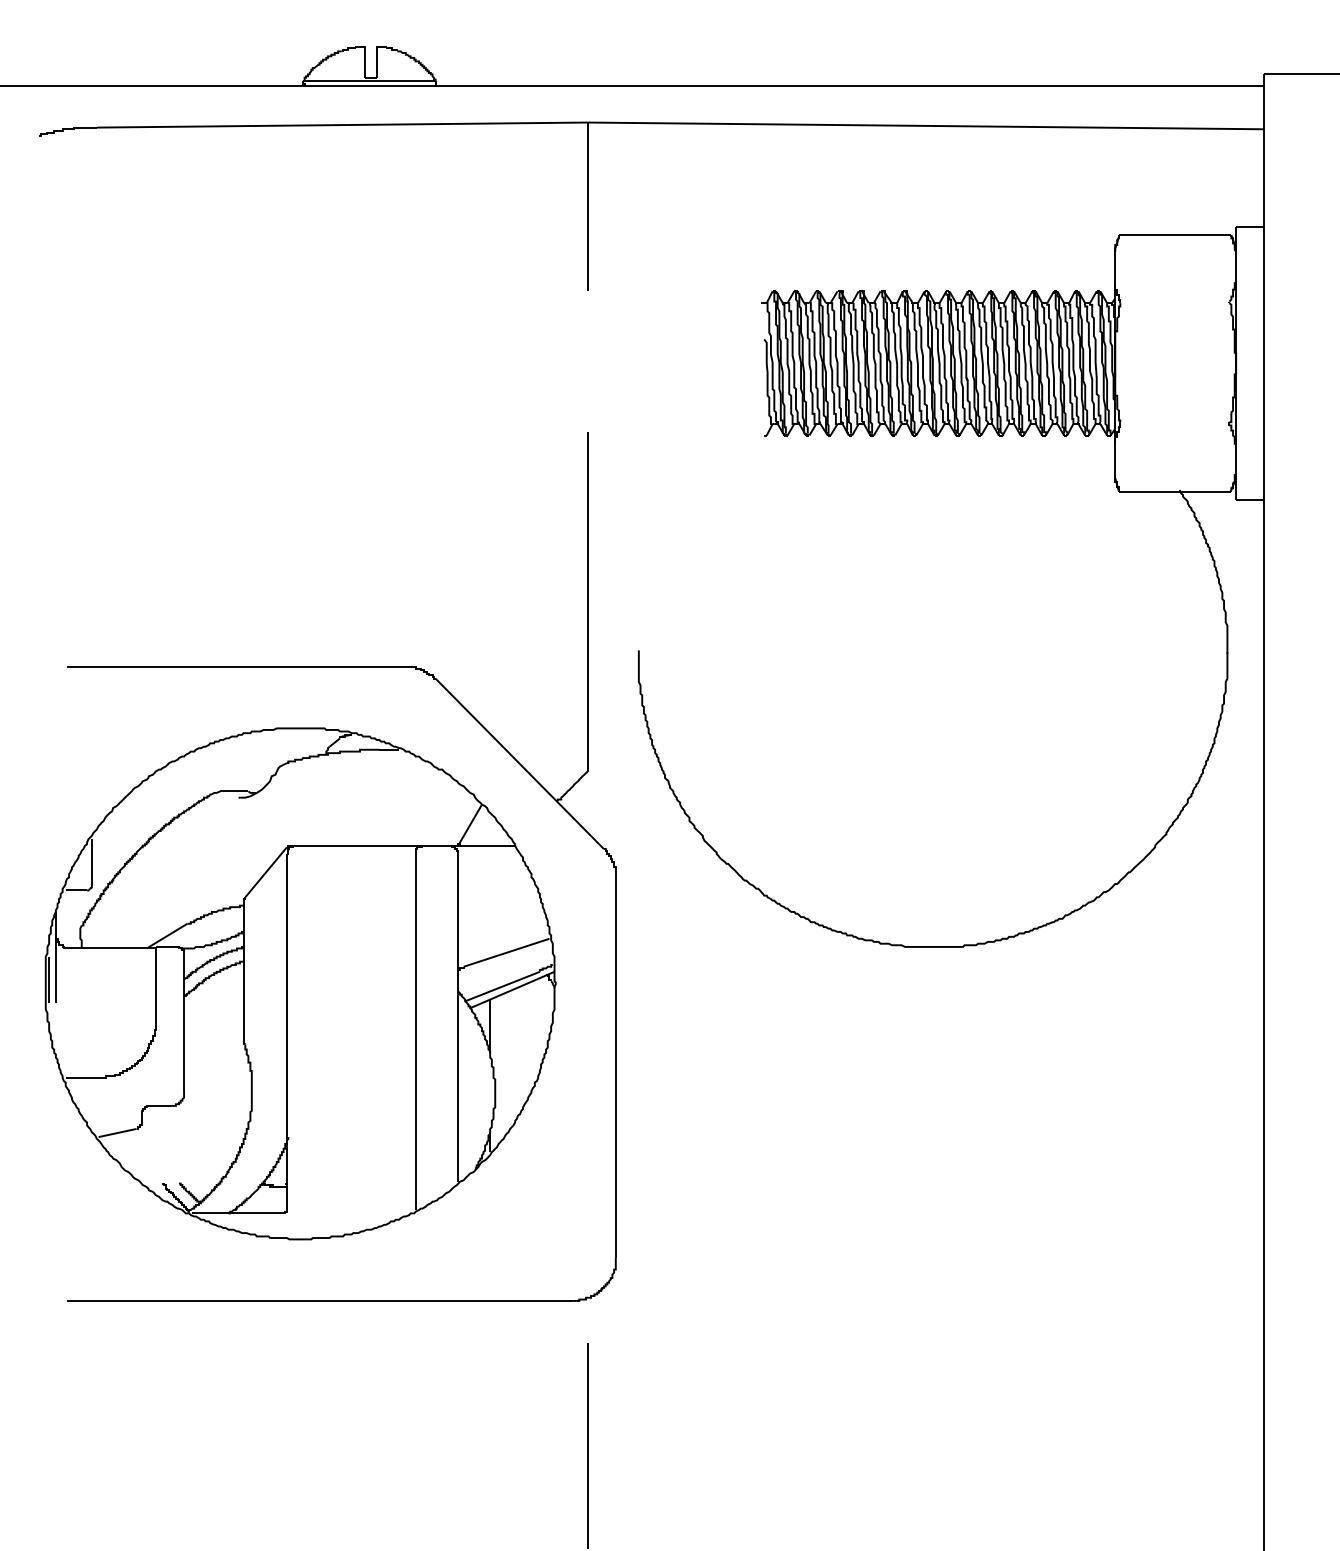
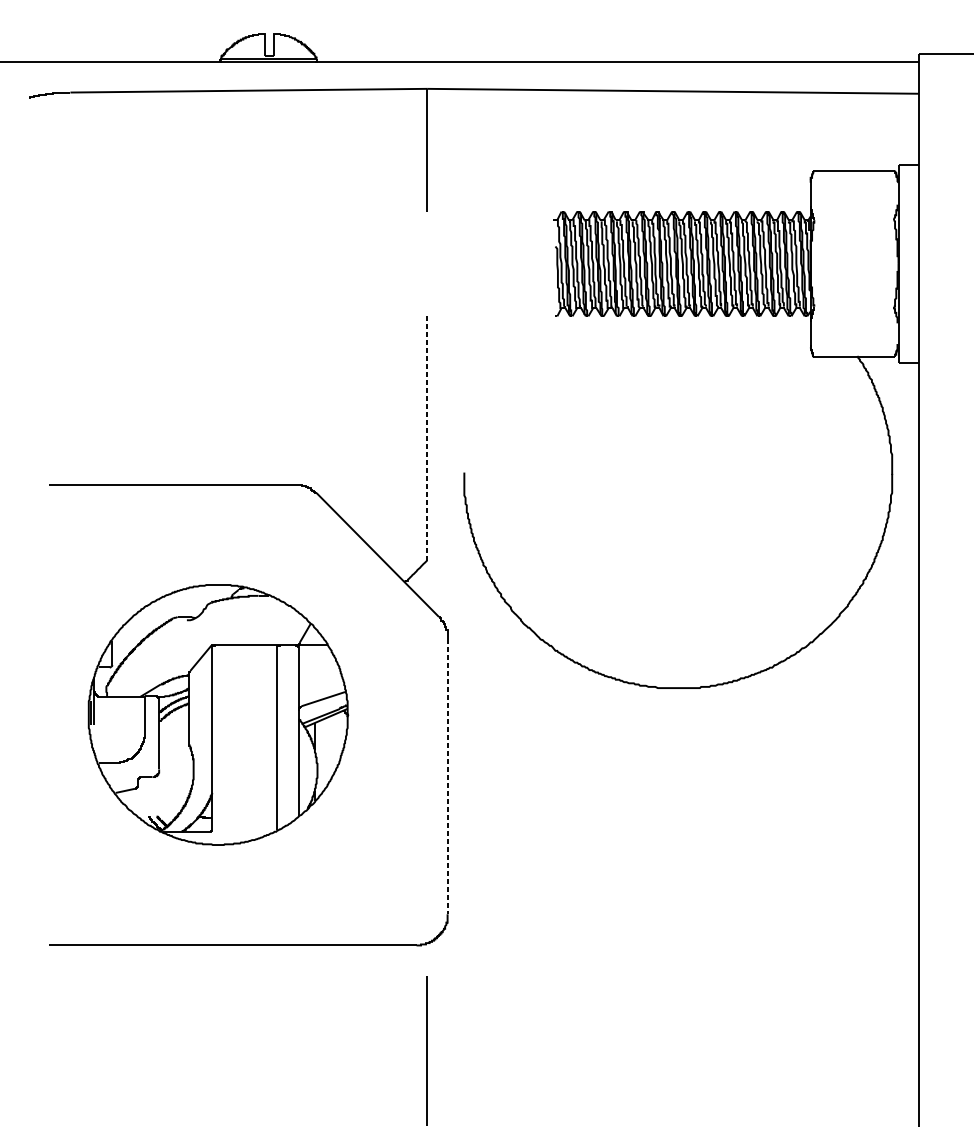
line: (587, 601) -> (427, 437), solid -> dashed
part: (300, 983) -> (218, 714), size x0.7
line: (615, 1068) -> (447, 776), solid -> dashed

